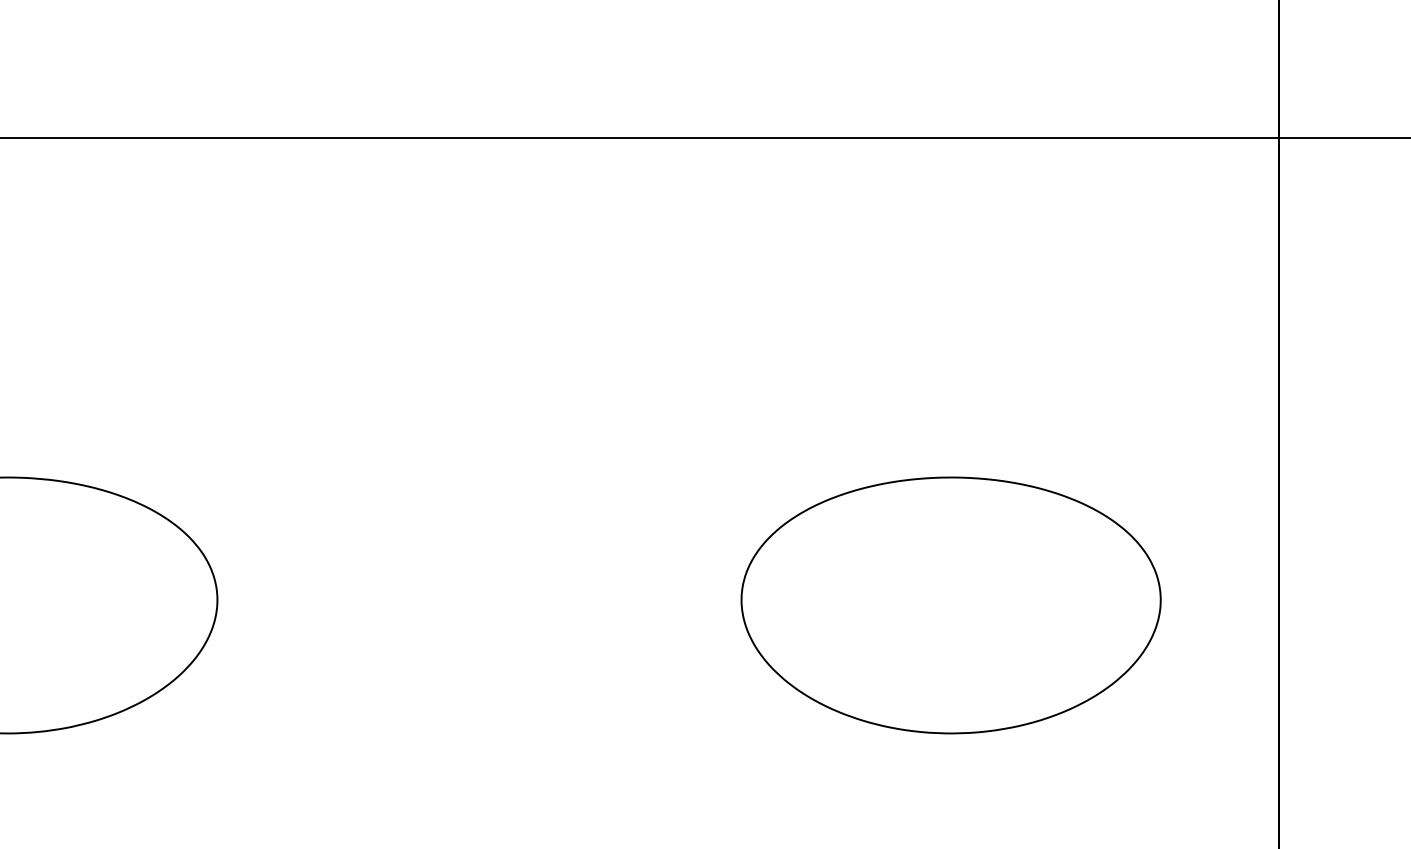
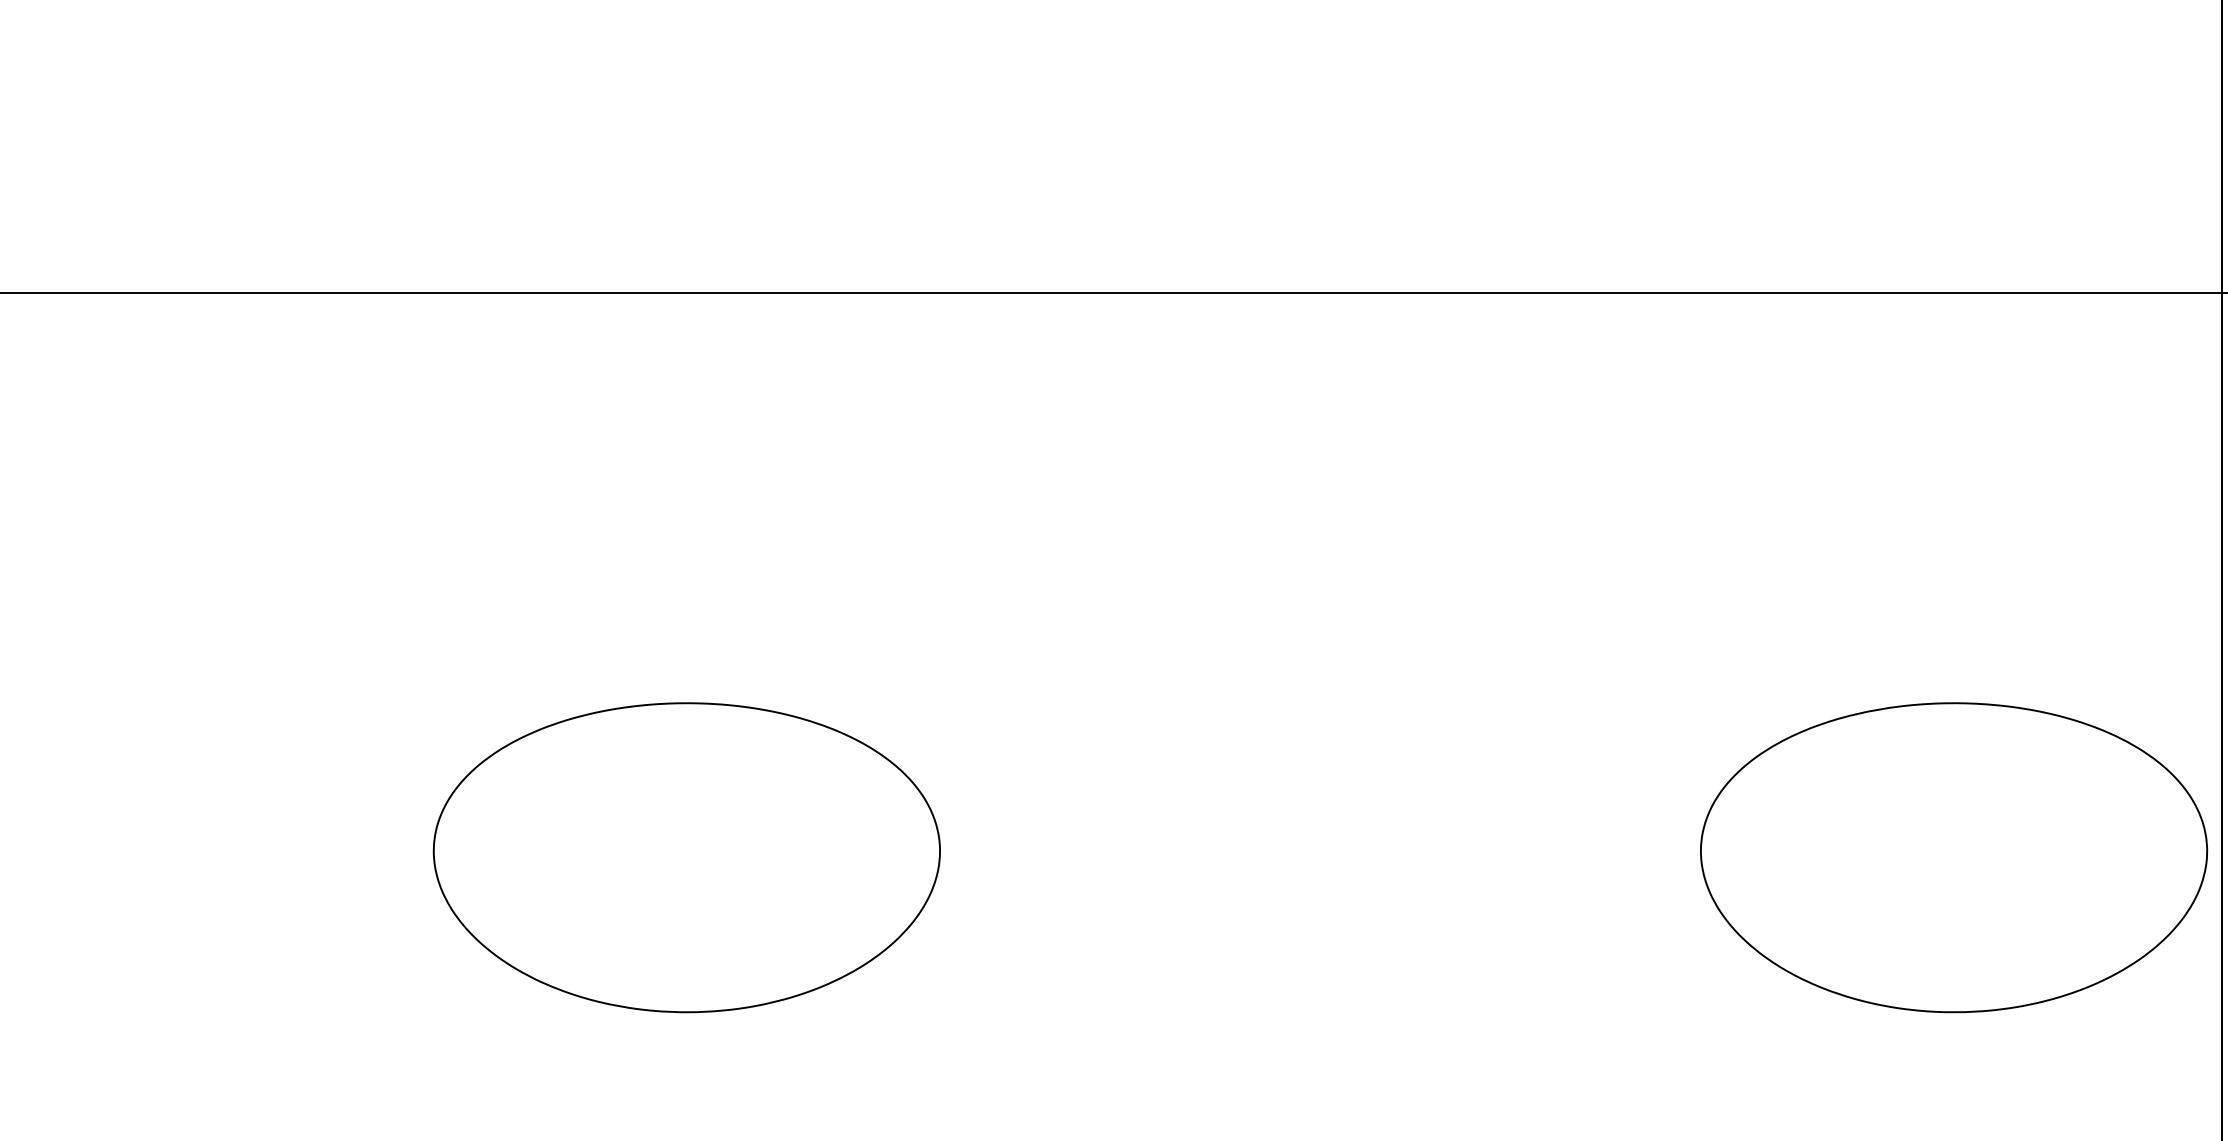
part: (951, 605) -> (1954, 857), moved

